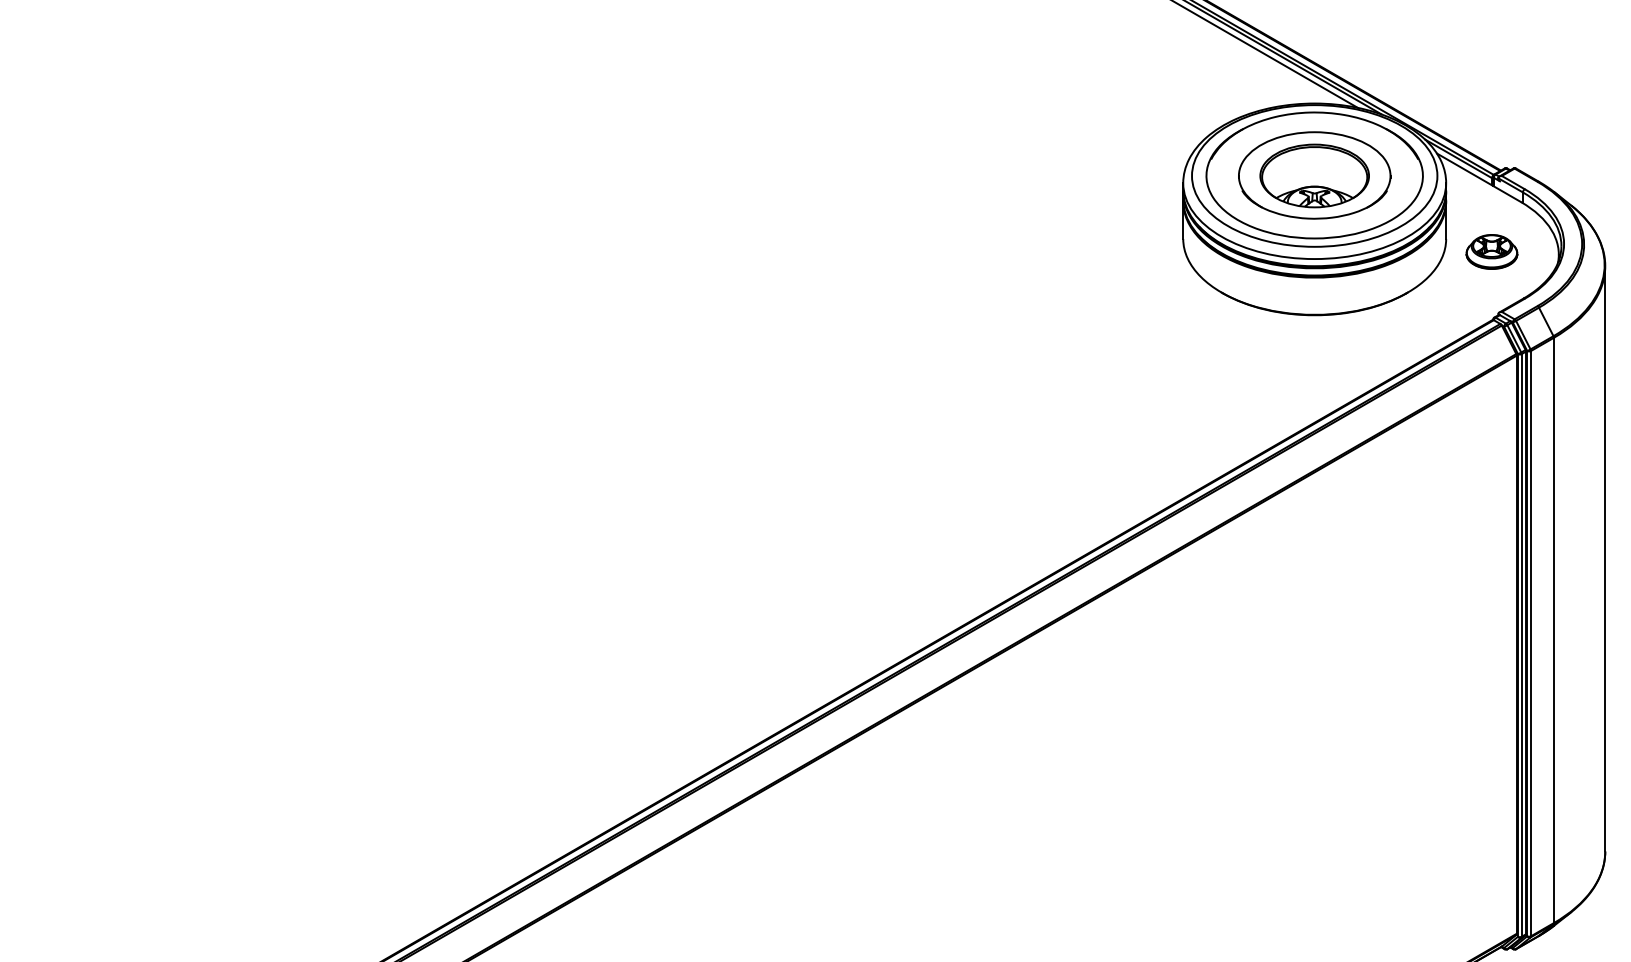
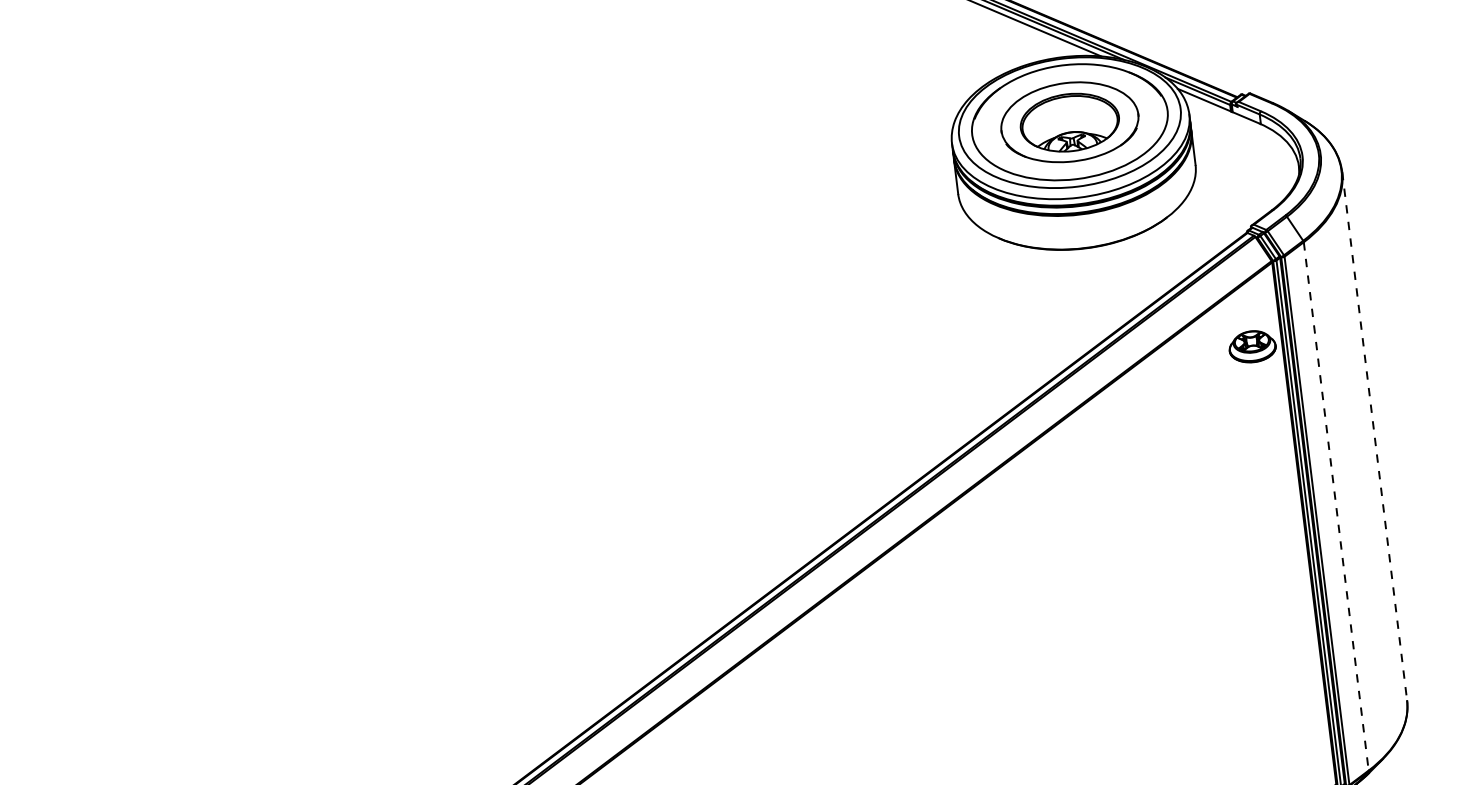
part: (1491, 251) -> (1252, 346), moved
line: (1605, 558) -> (1374, 435), solid -> dashed
line: (1553, 630) -> (1335, 506), solid -> dashed

